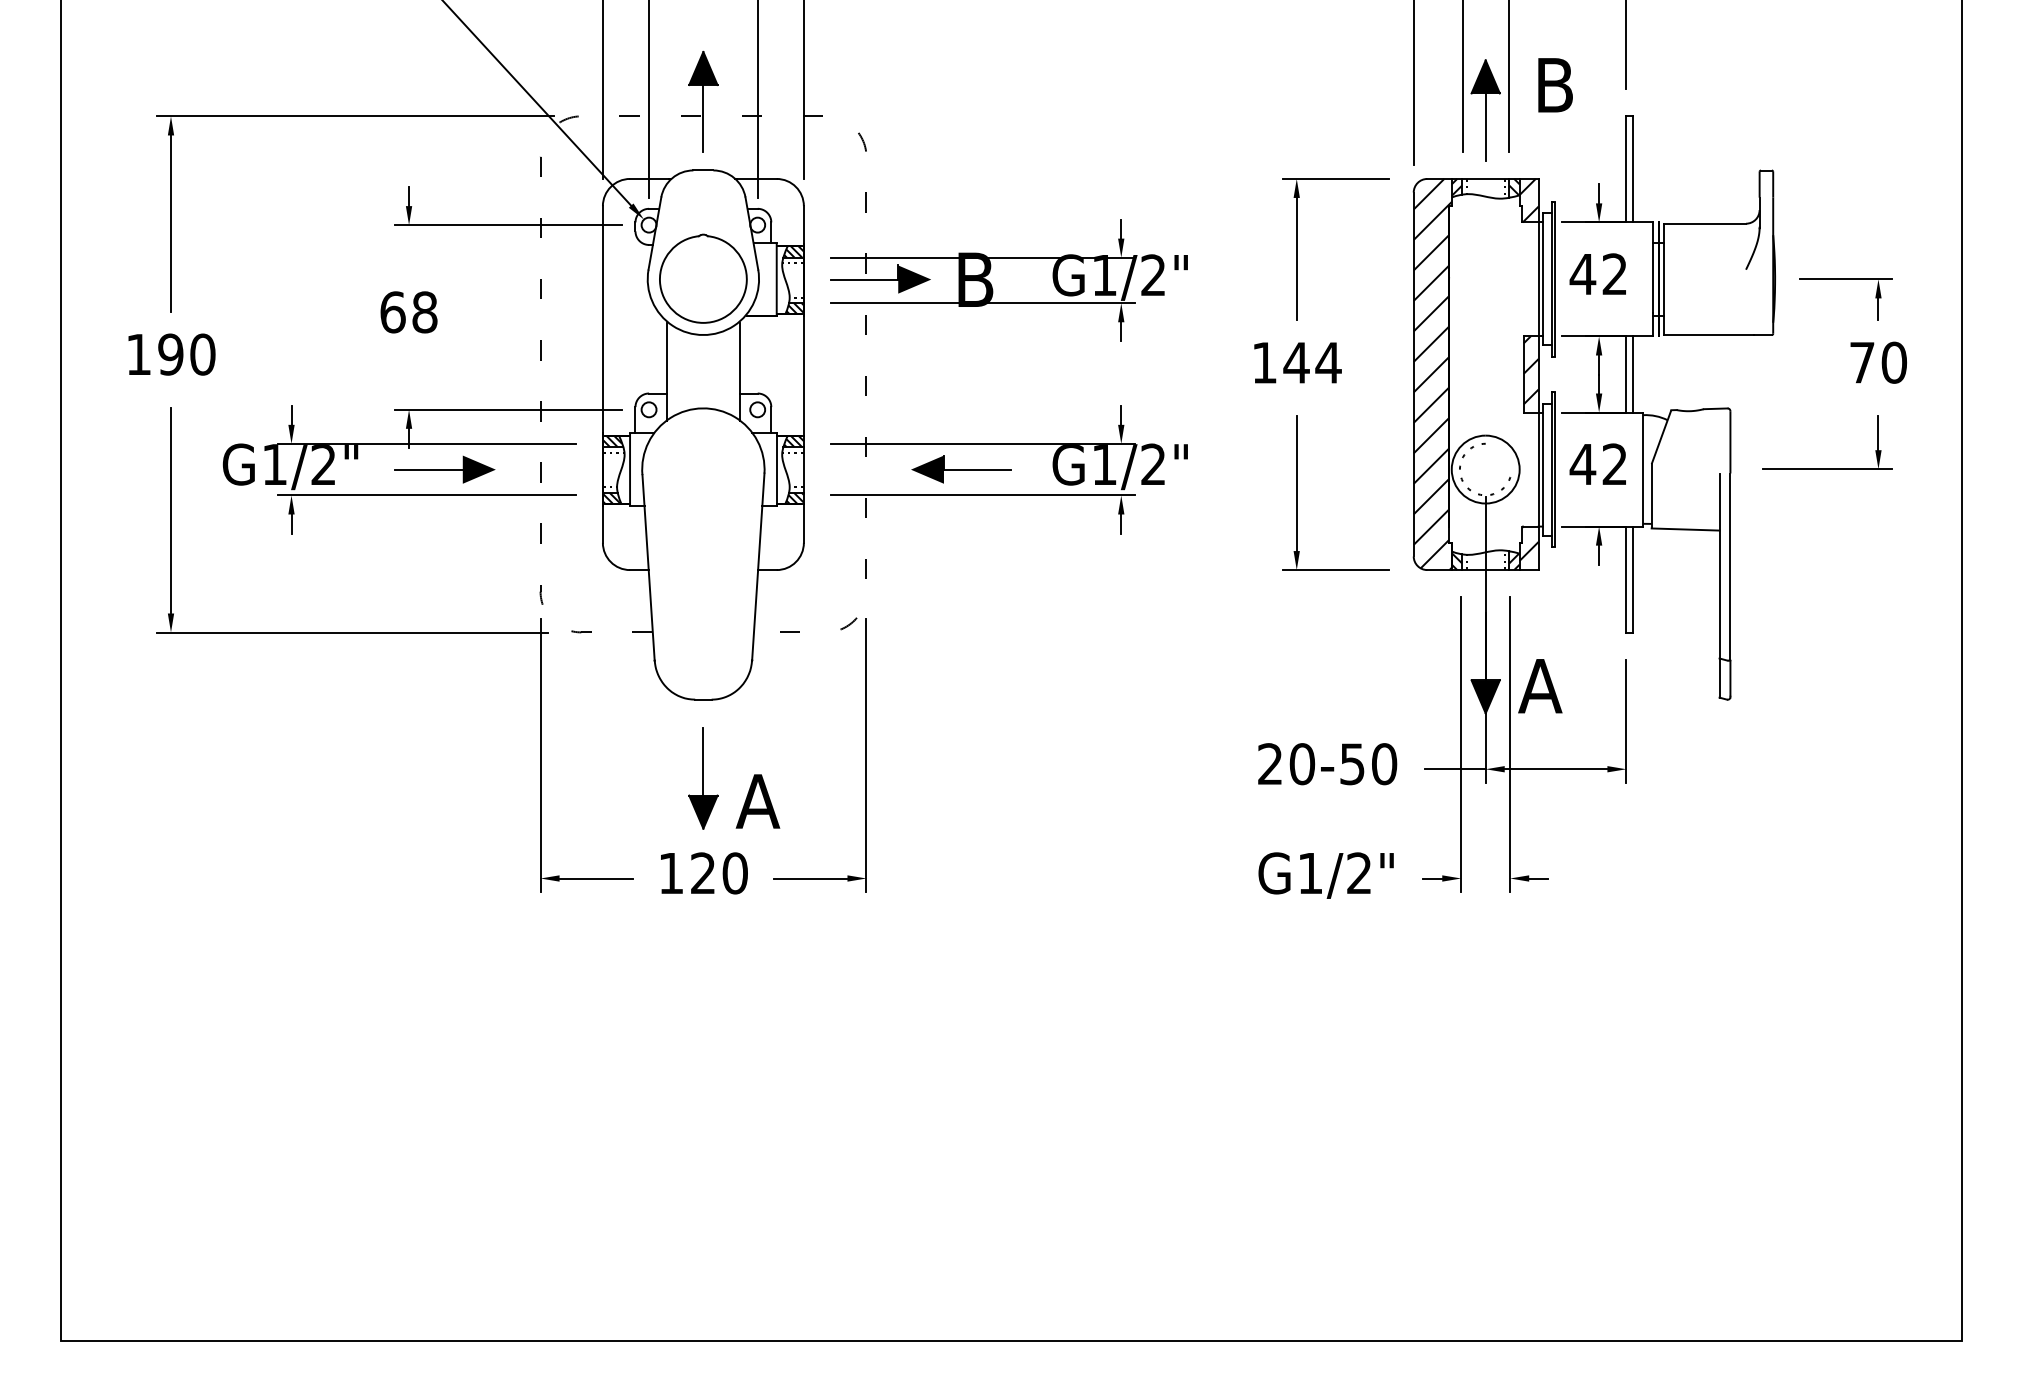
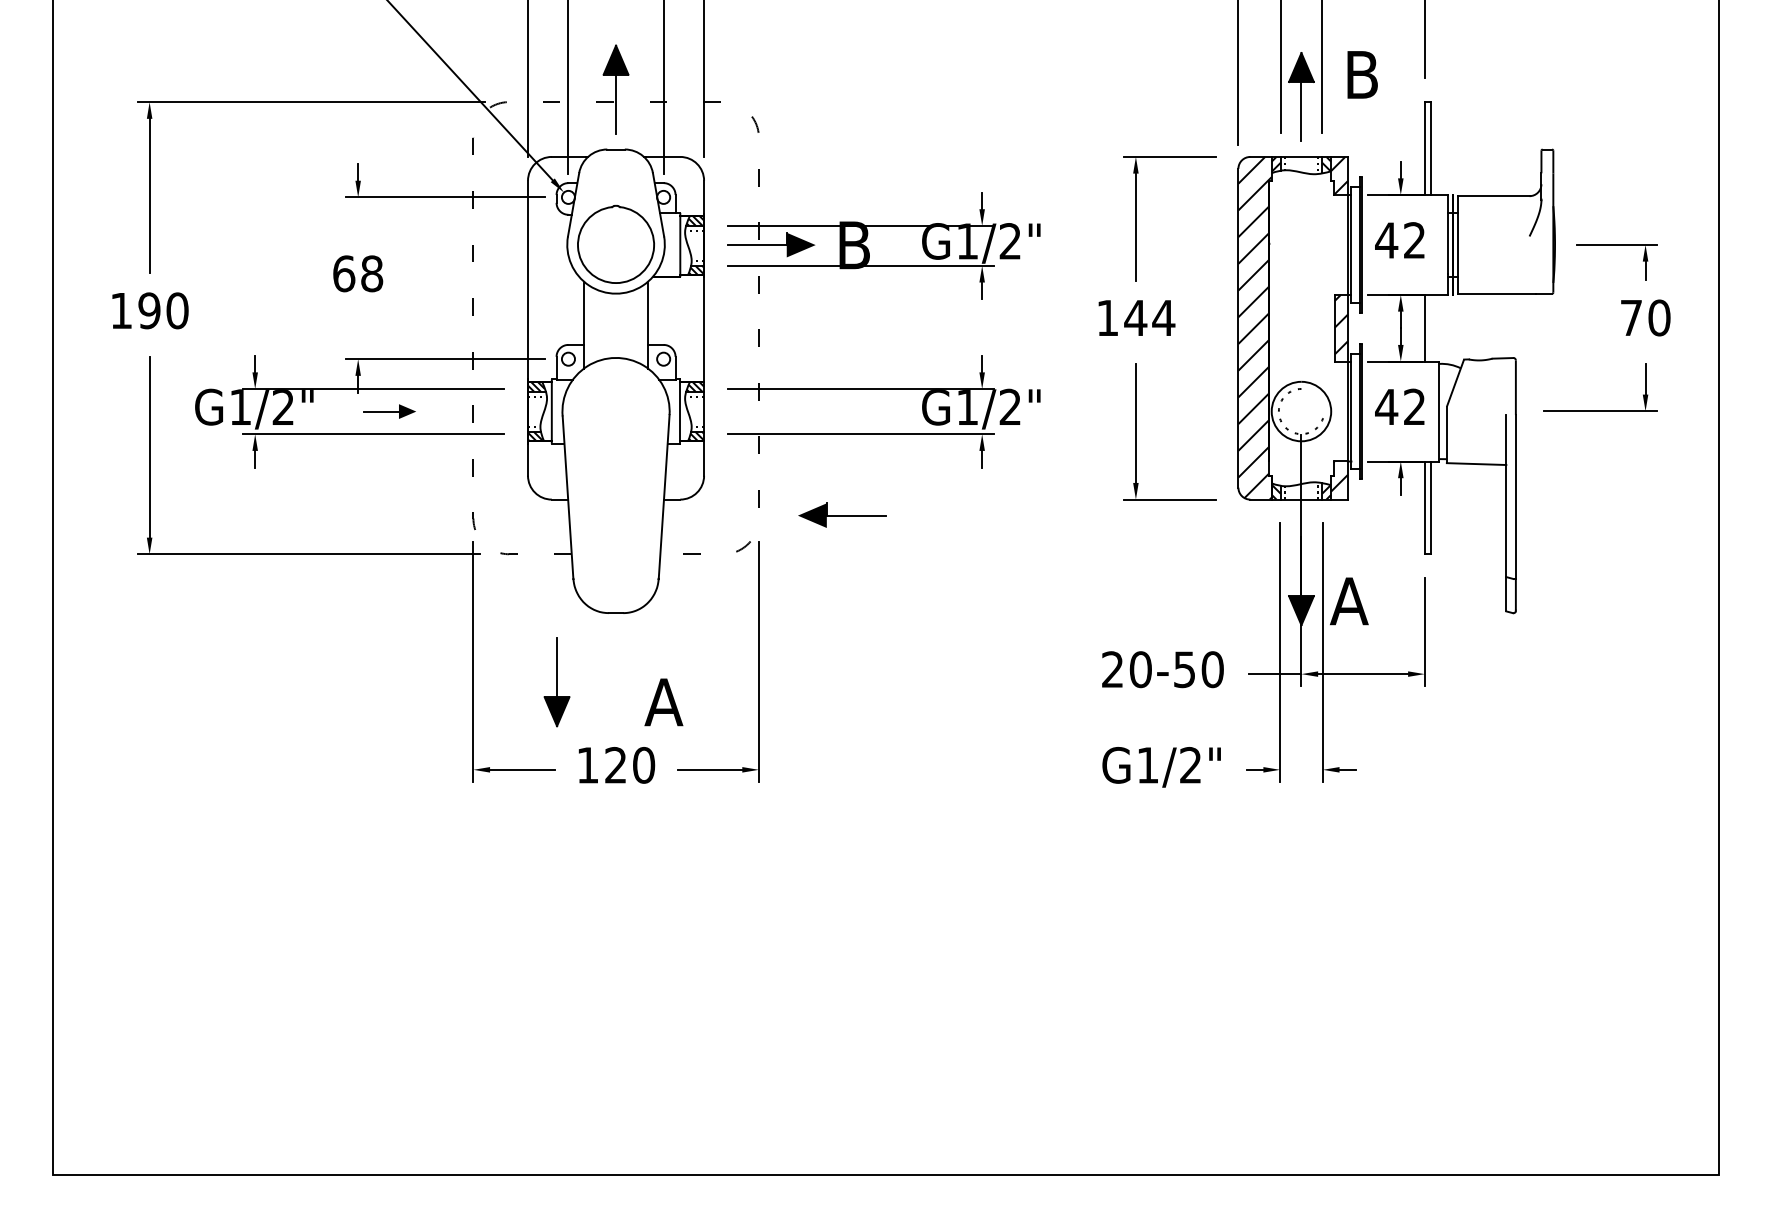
line: (1632, 373) -> (1430, 327), removed
part: (961, 468) -> (842, 514), moved
part: (444, 469) -> (389, 411), size x0.6
part: (702, 778) -> (556, 682), moved

